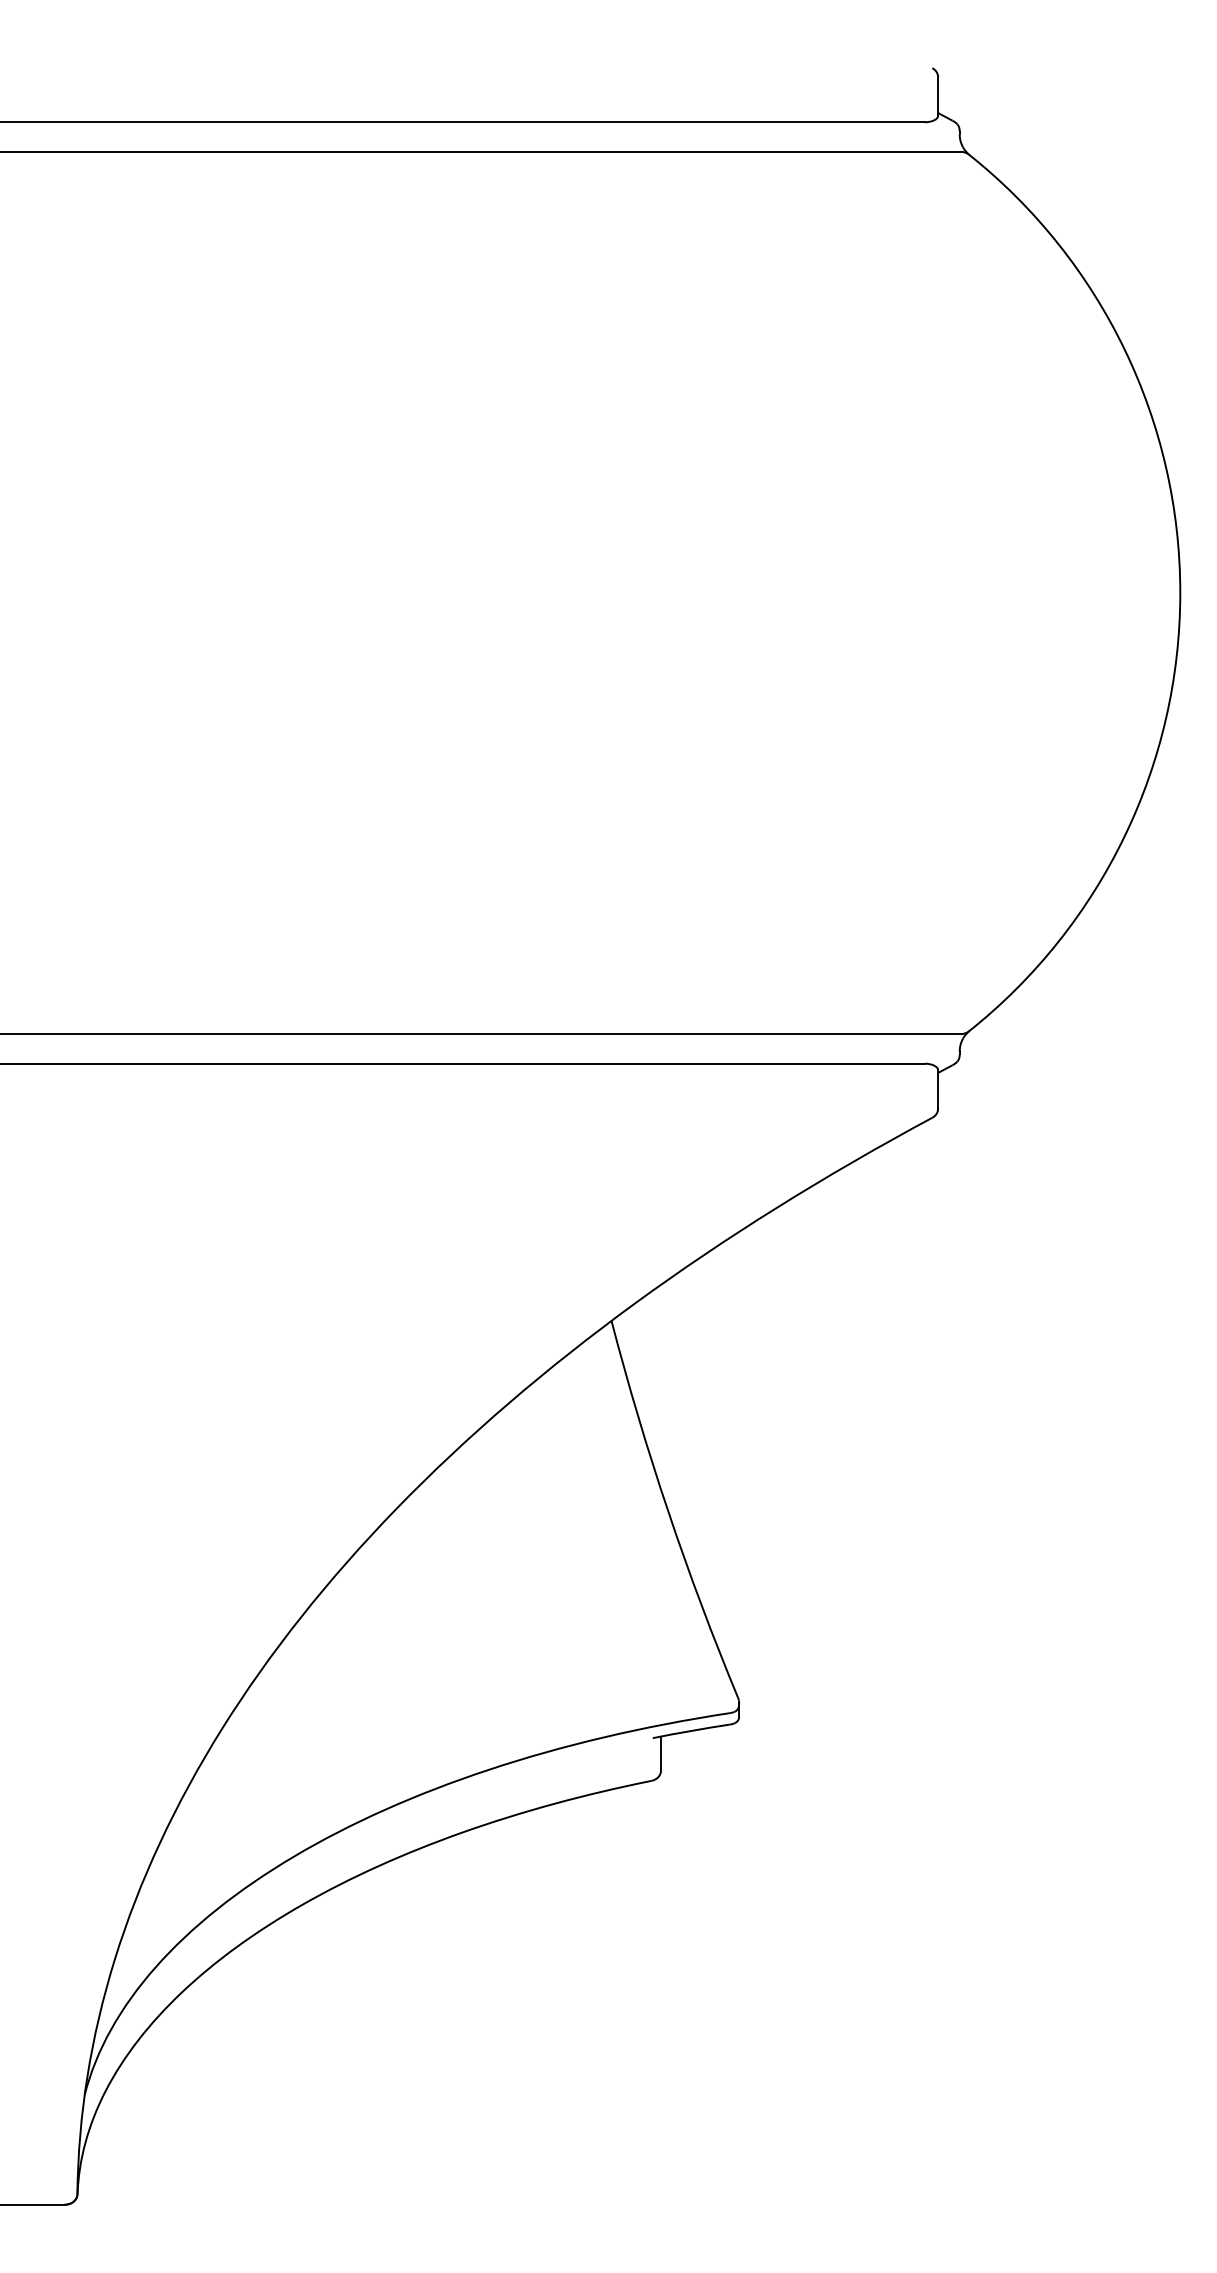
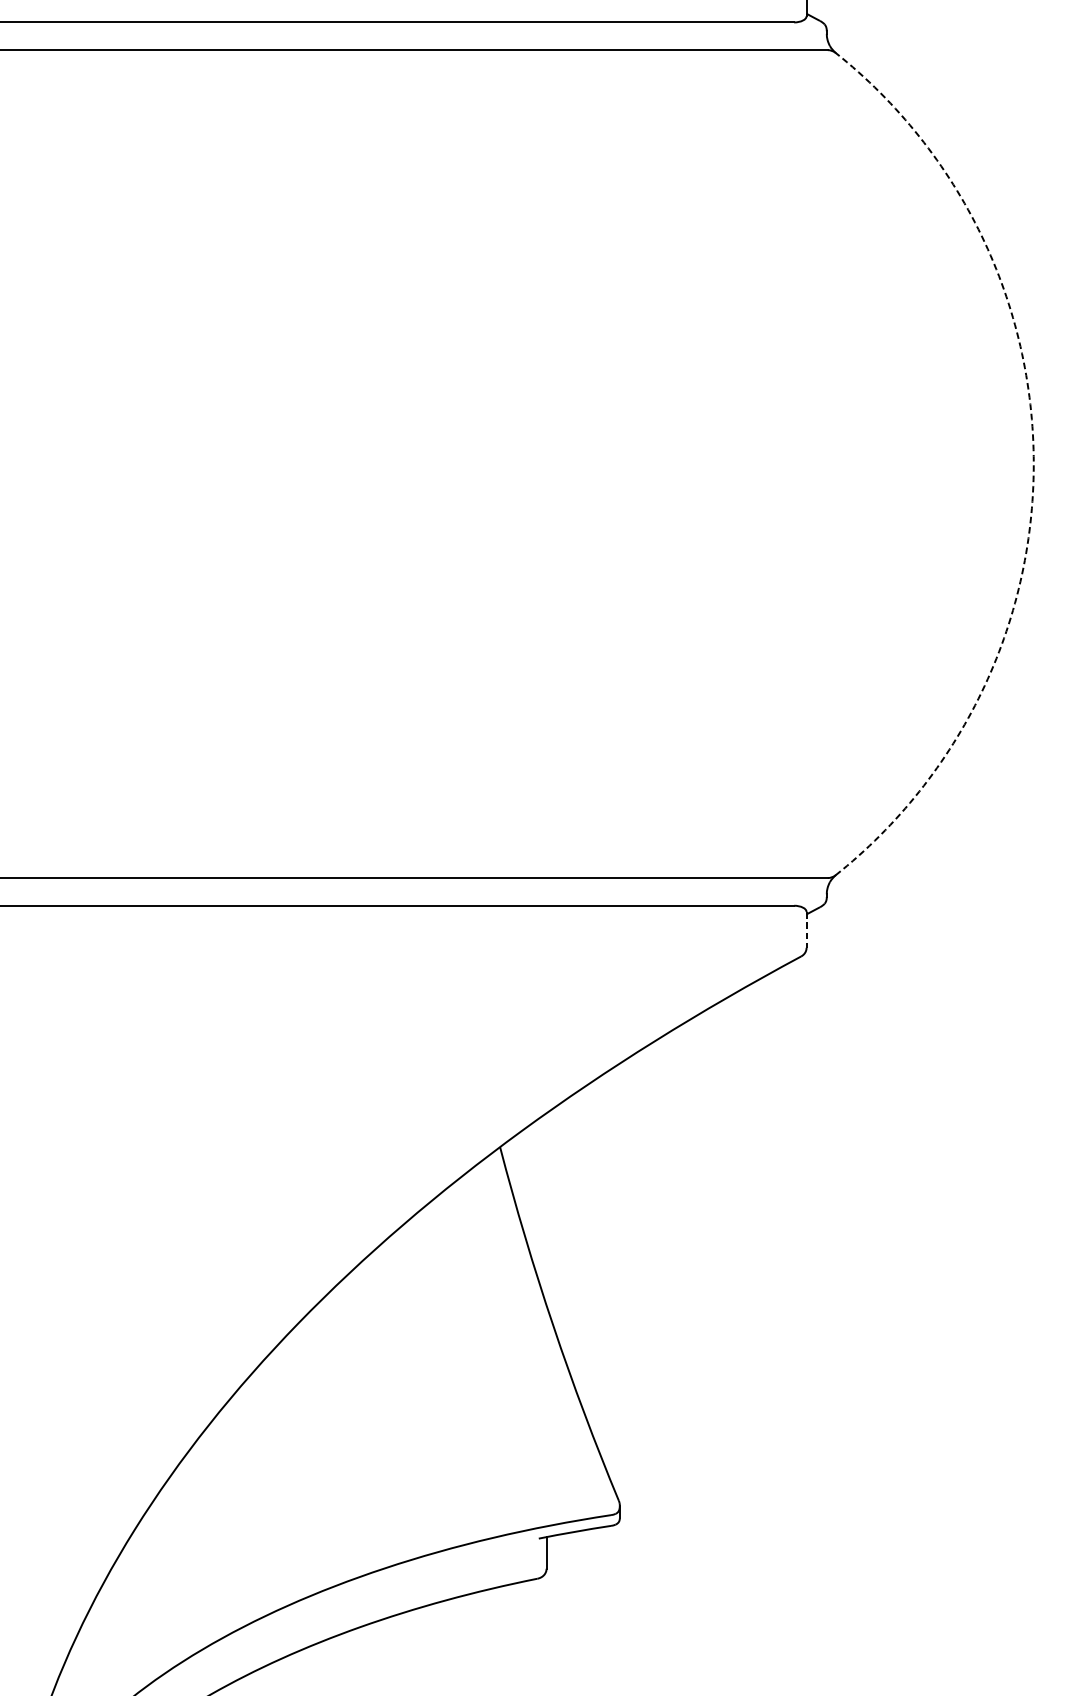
arc: (1180, 592) -> (1033, 463), solid -> dashed
line: (938, 1089) -> (806, 929), solid -> dashed

